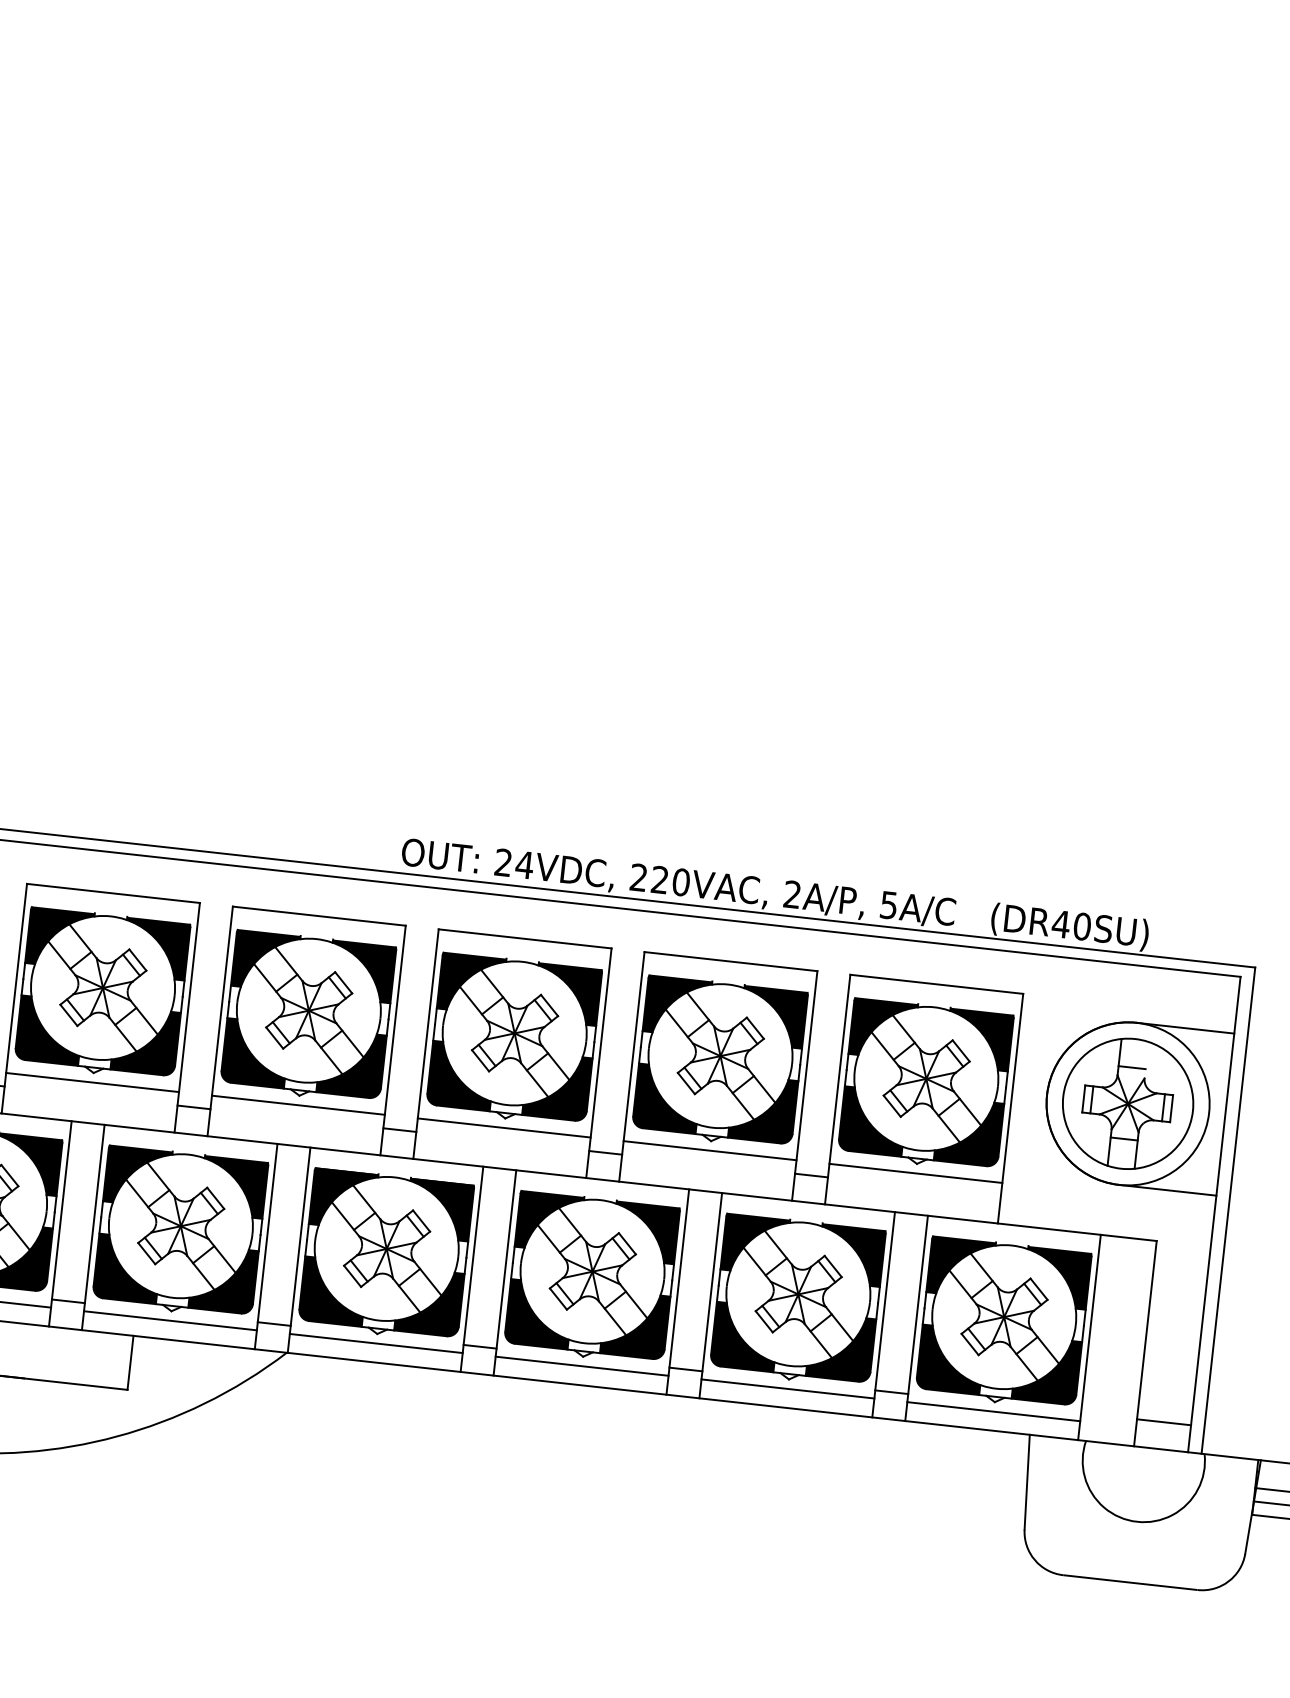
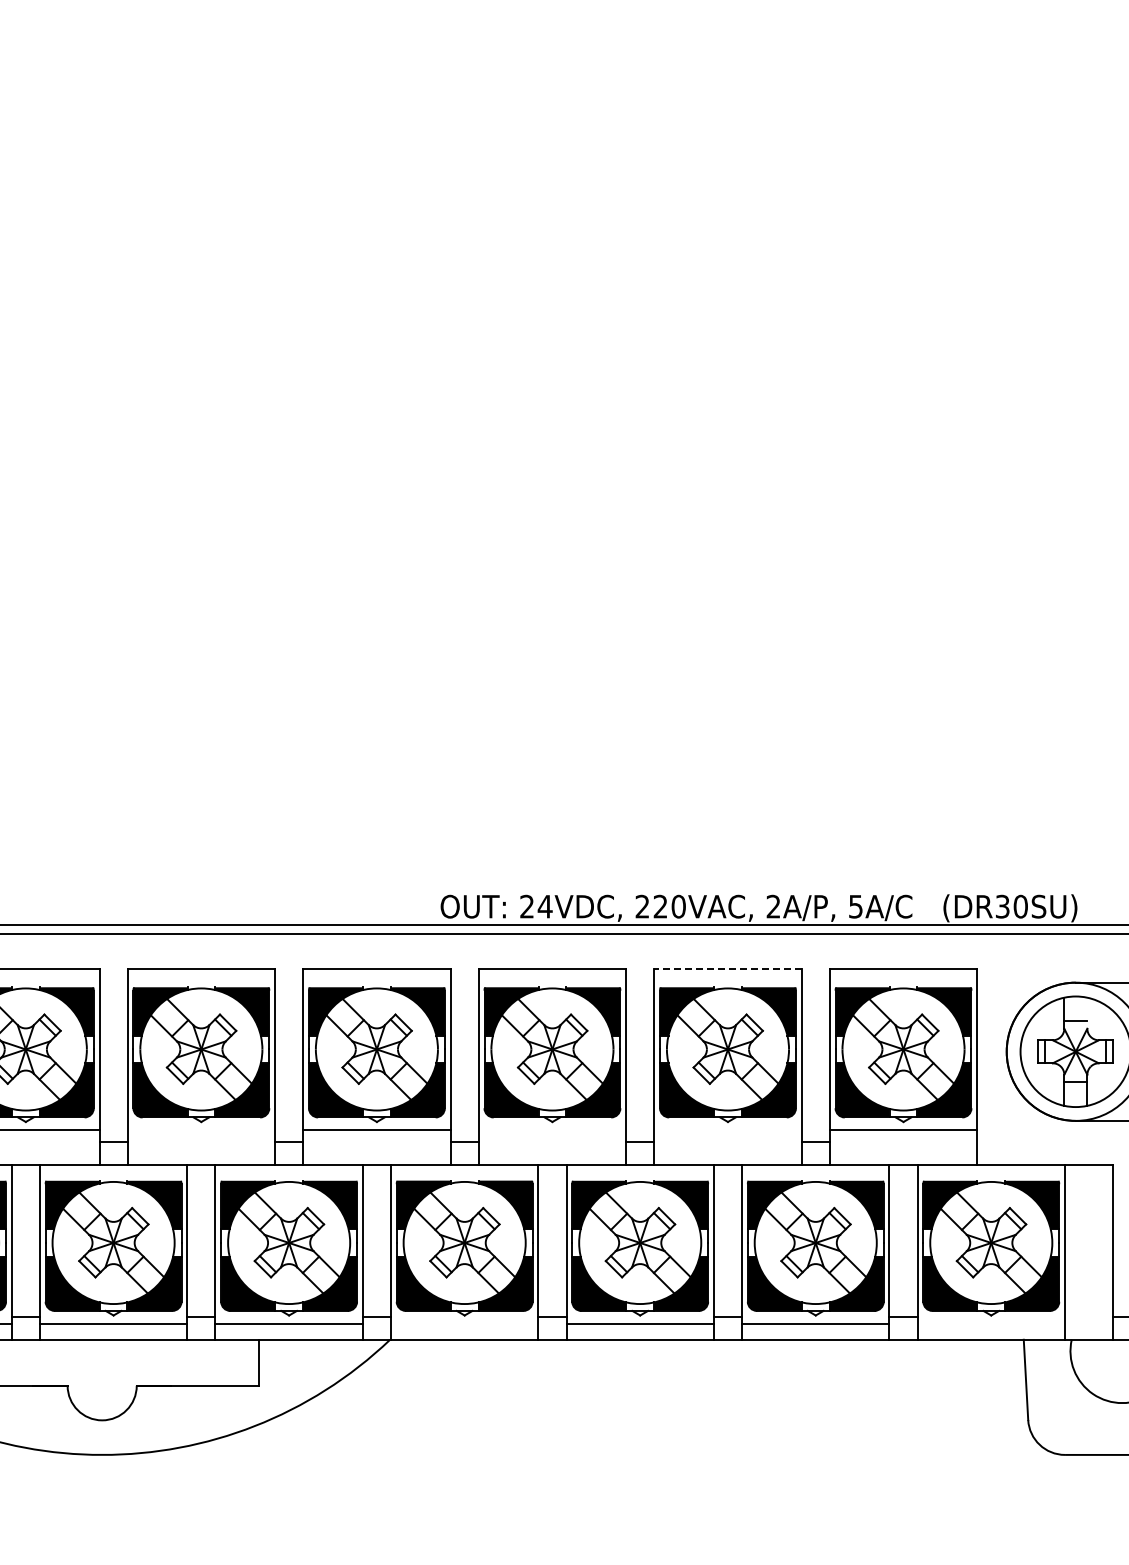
text: (1060, 924) -> (1002, 906), (DR40SU) -> (DR30SU)
line: (730, 961) -> (727, 968), solid -> dashed
line: (92, 1082) -> (201, 1130), removed
line: (504, 1128) -> (552, 1130), removed
line: (709, 1151) -> (727, 1130), removed
line: (376, 1343) -> (464, 1323), removed
line: (994, 1411) -> (991, 1323), removed

